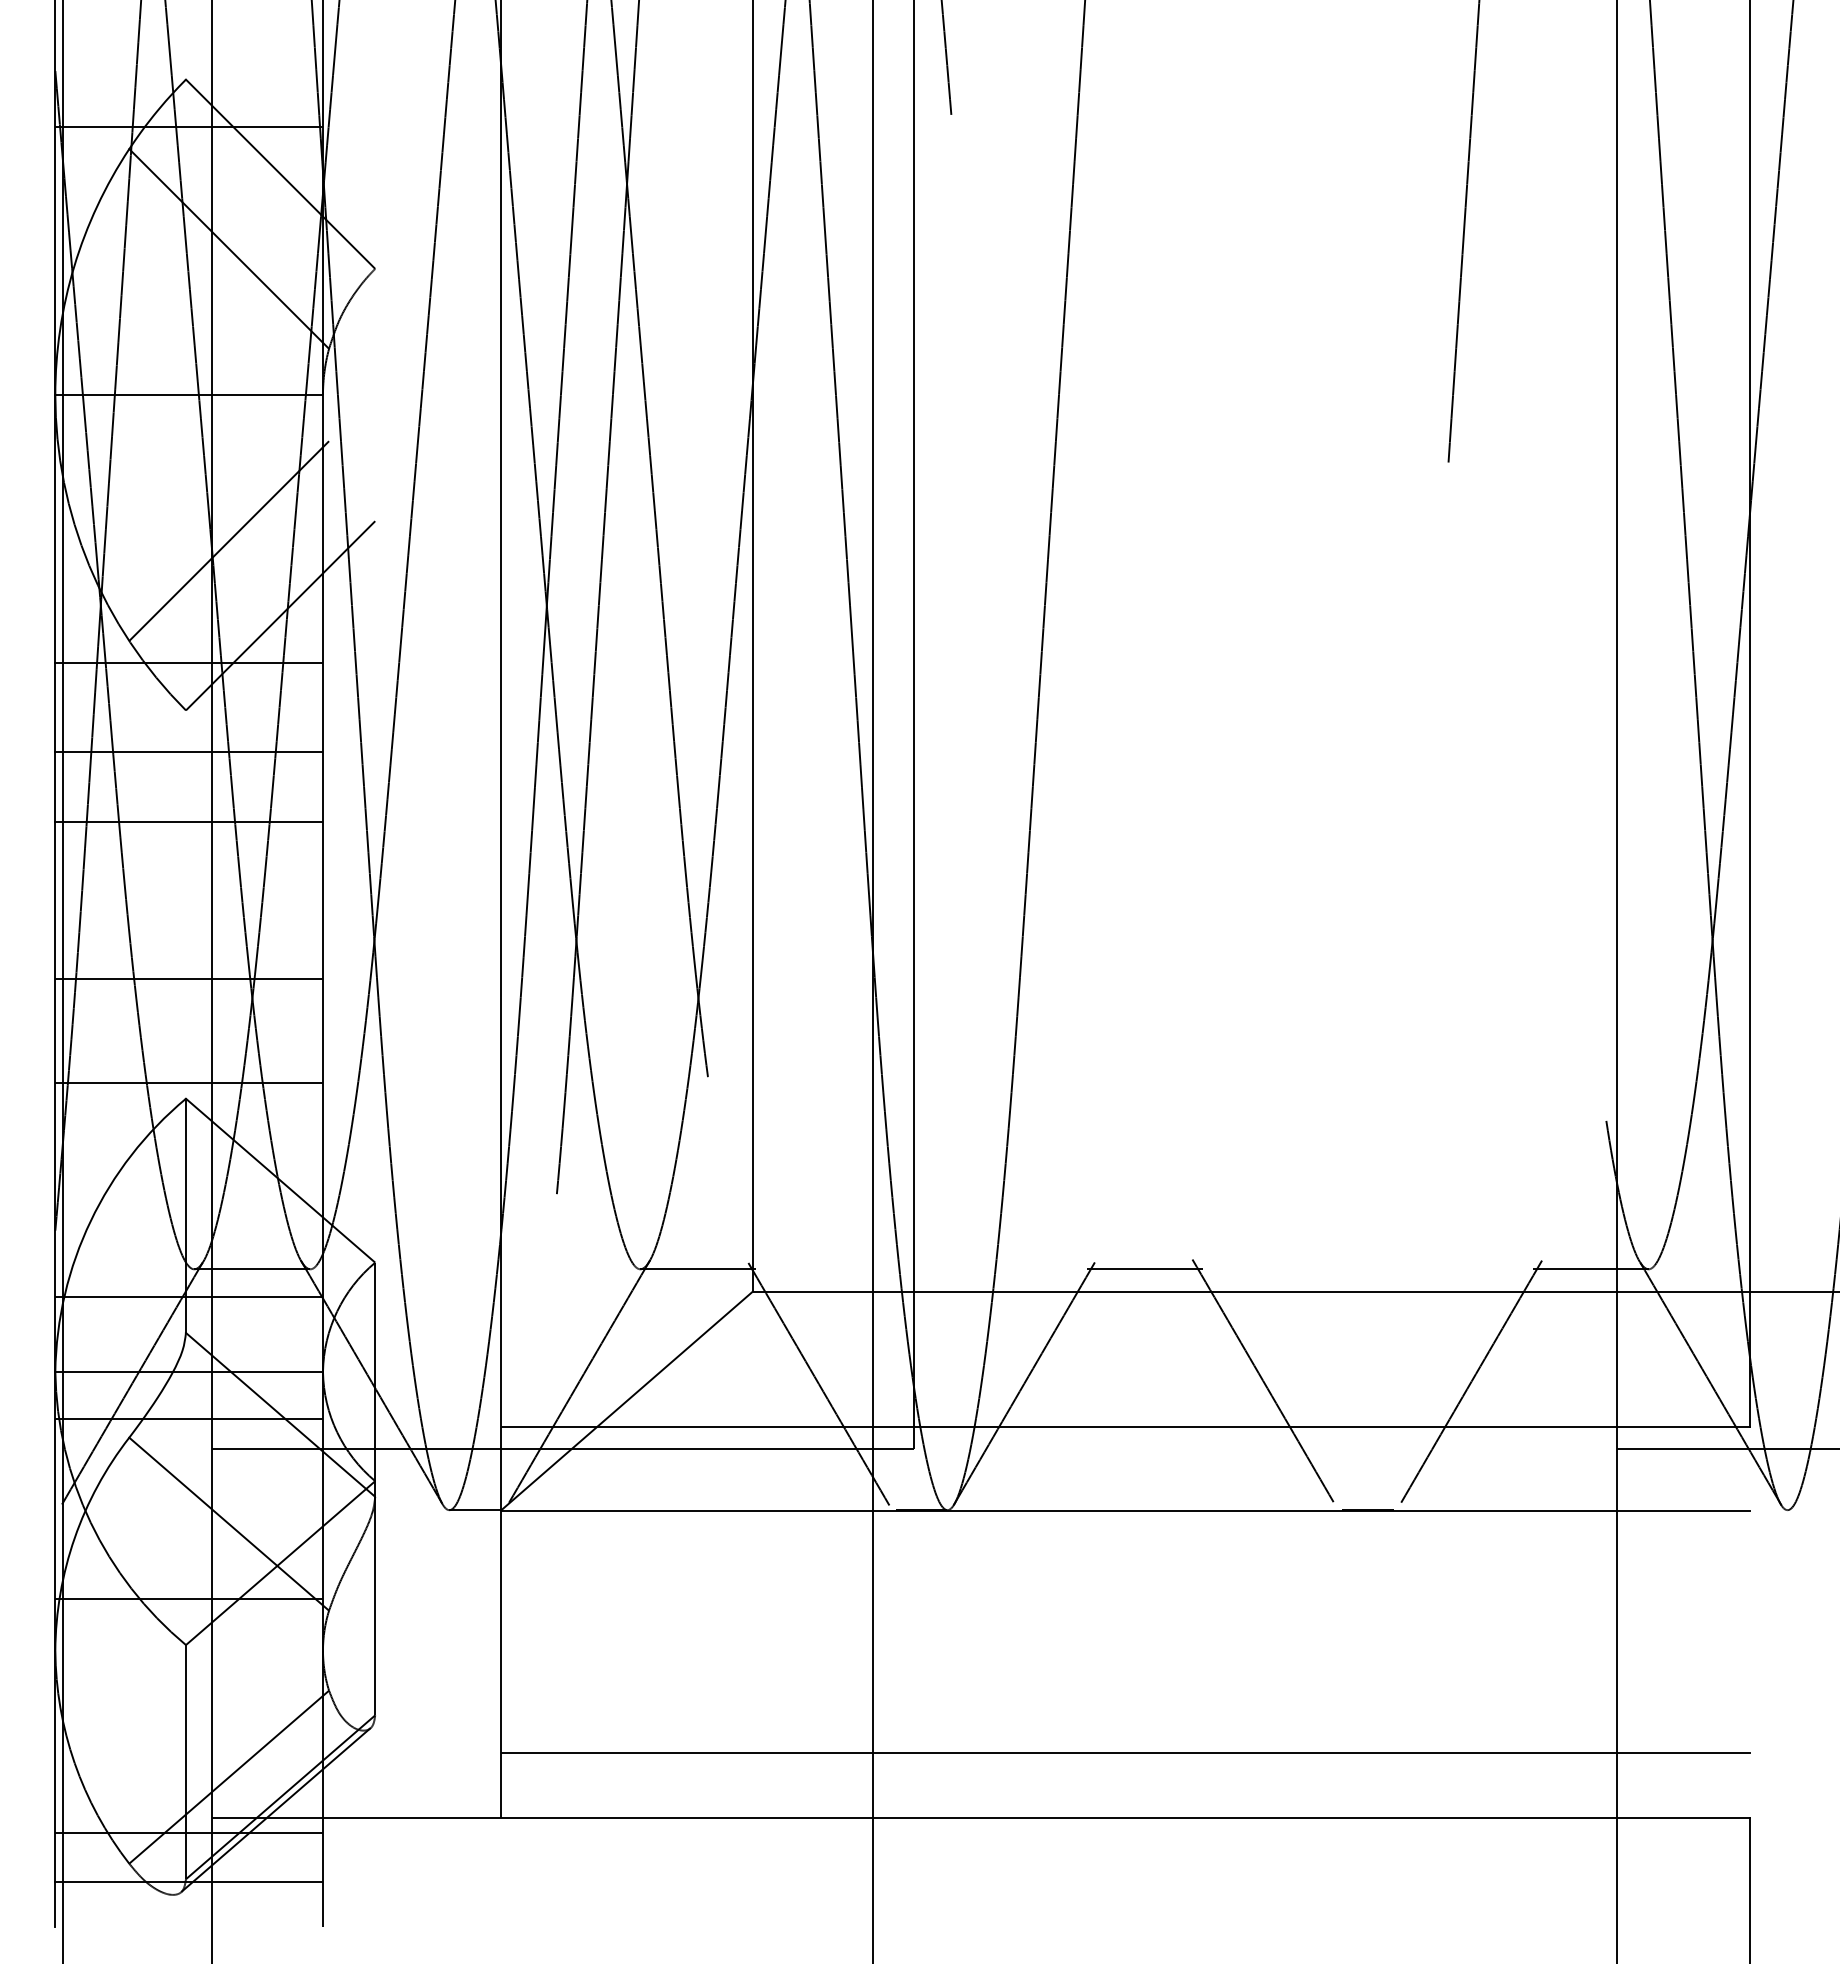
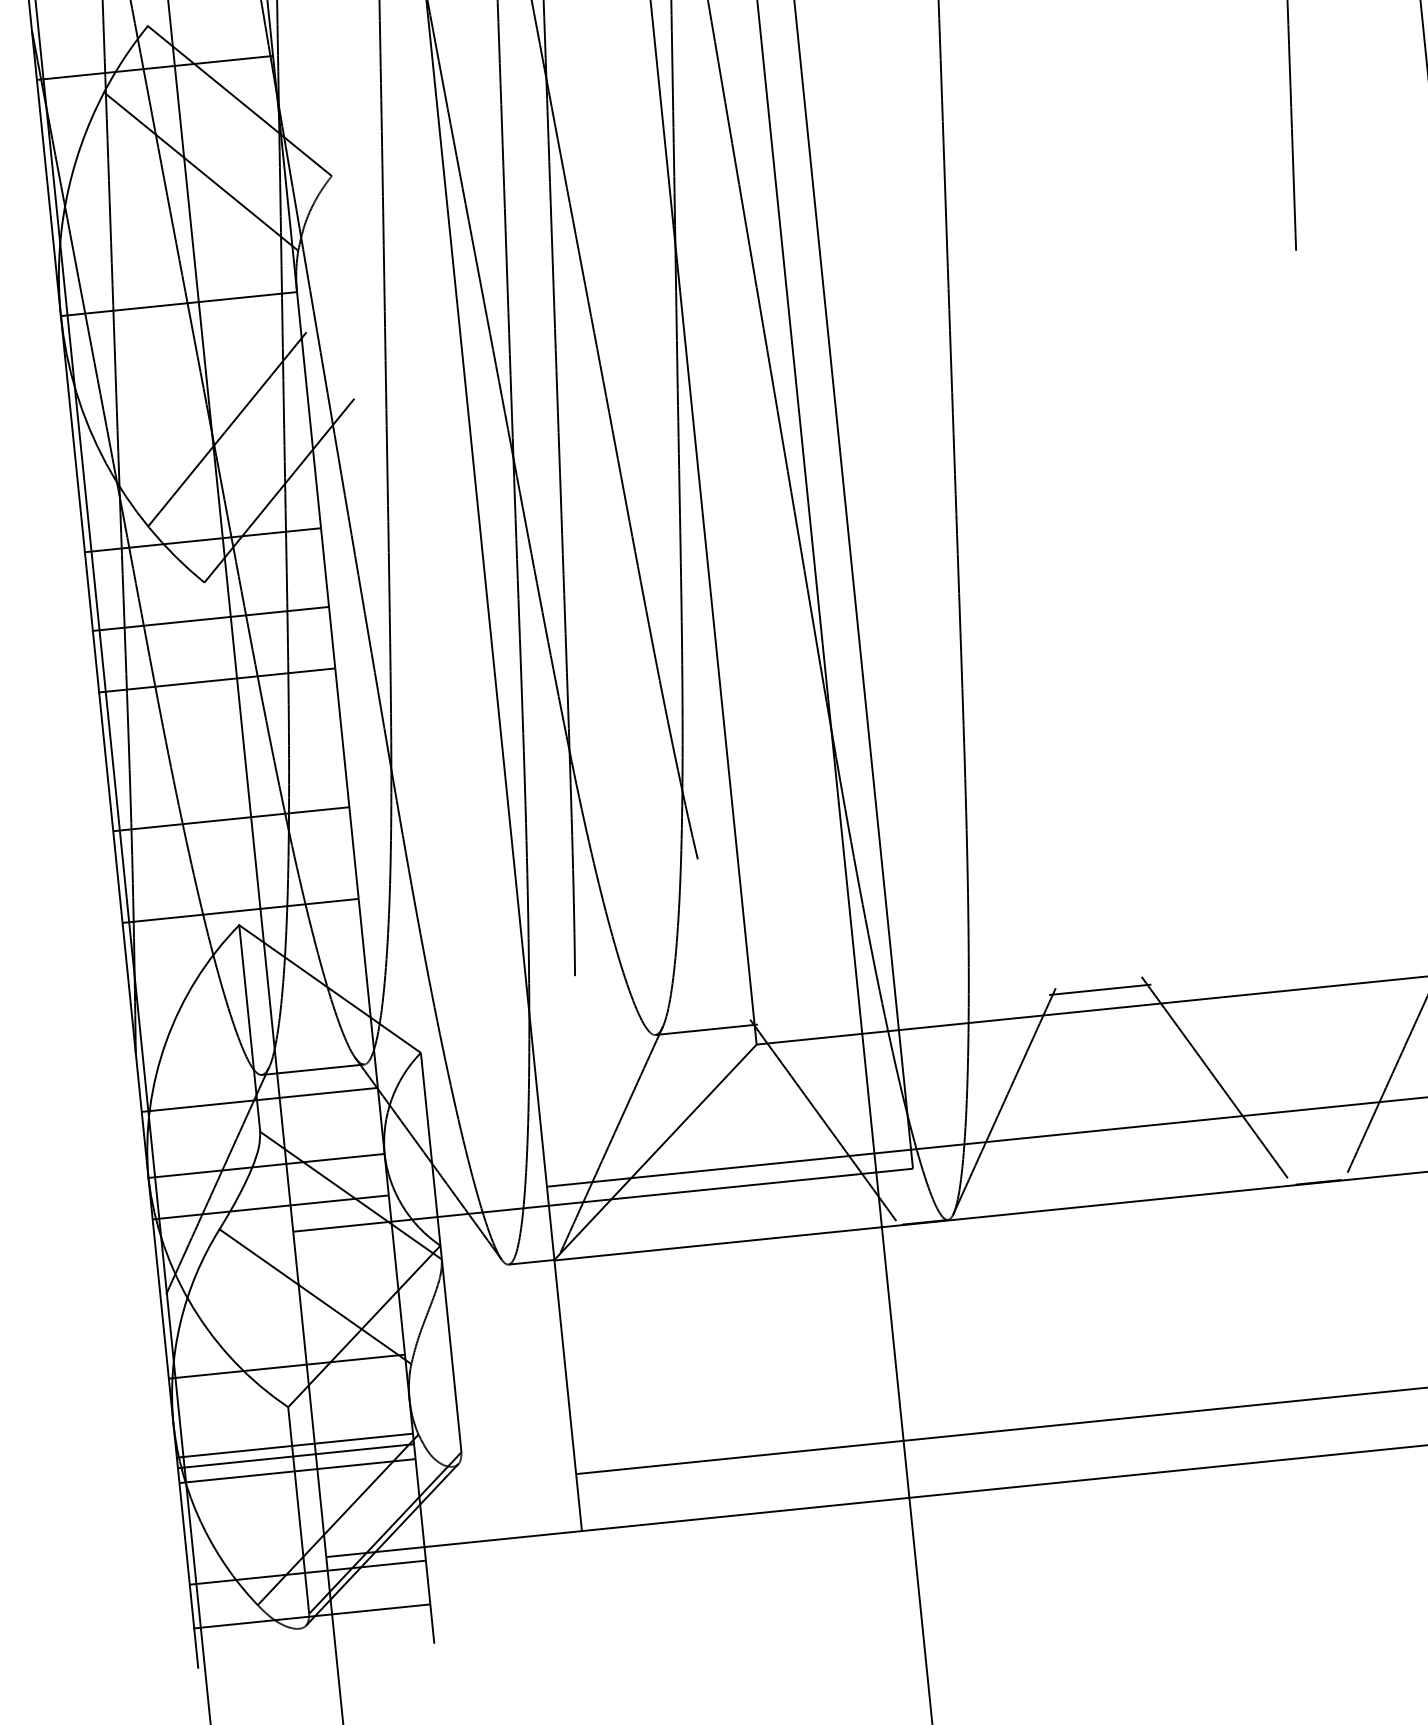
line: (188, 1688) -> (294, 1445), added
line: (188, 1700) -> (295, 1455), added
line: (188, 1717) -> (296, 1470), added

